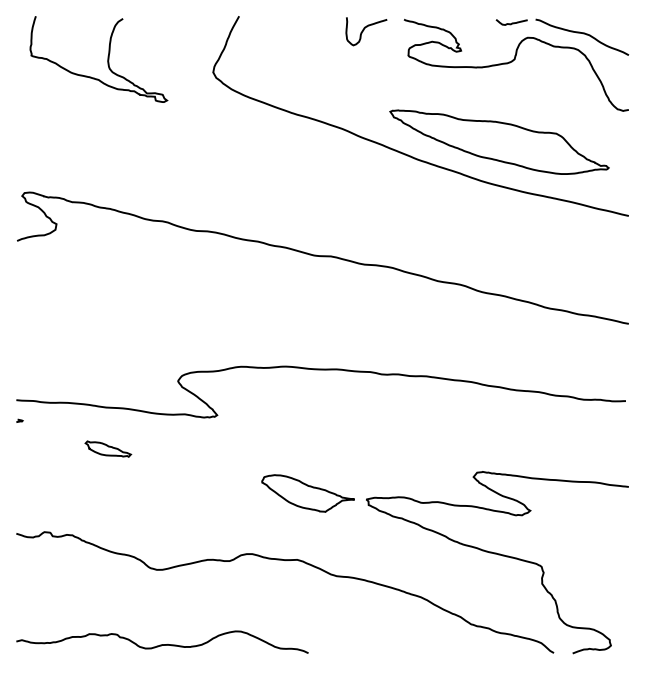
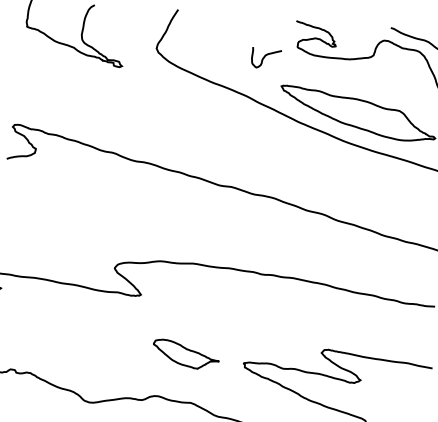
curve: (511, 22) -> (373, 28), removed
curve: (364, 30) -> (265, 57), moved
part: (108, 448) -> (61, 312), removed
part: (307, 493) -> (185, 354), moved

